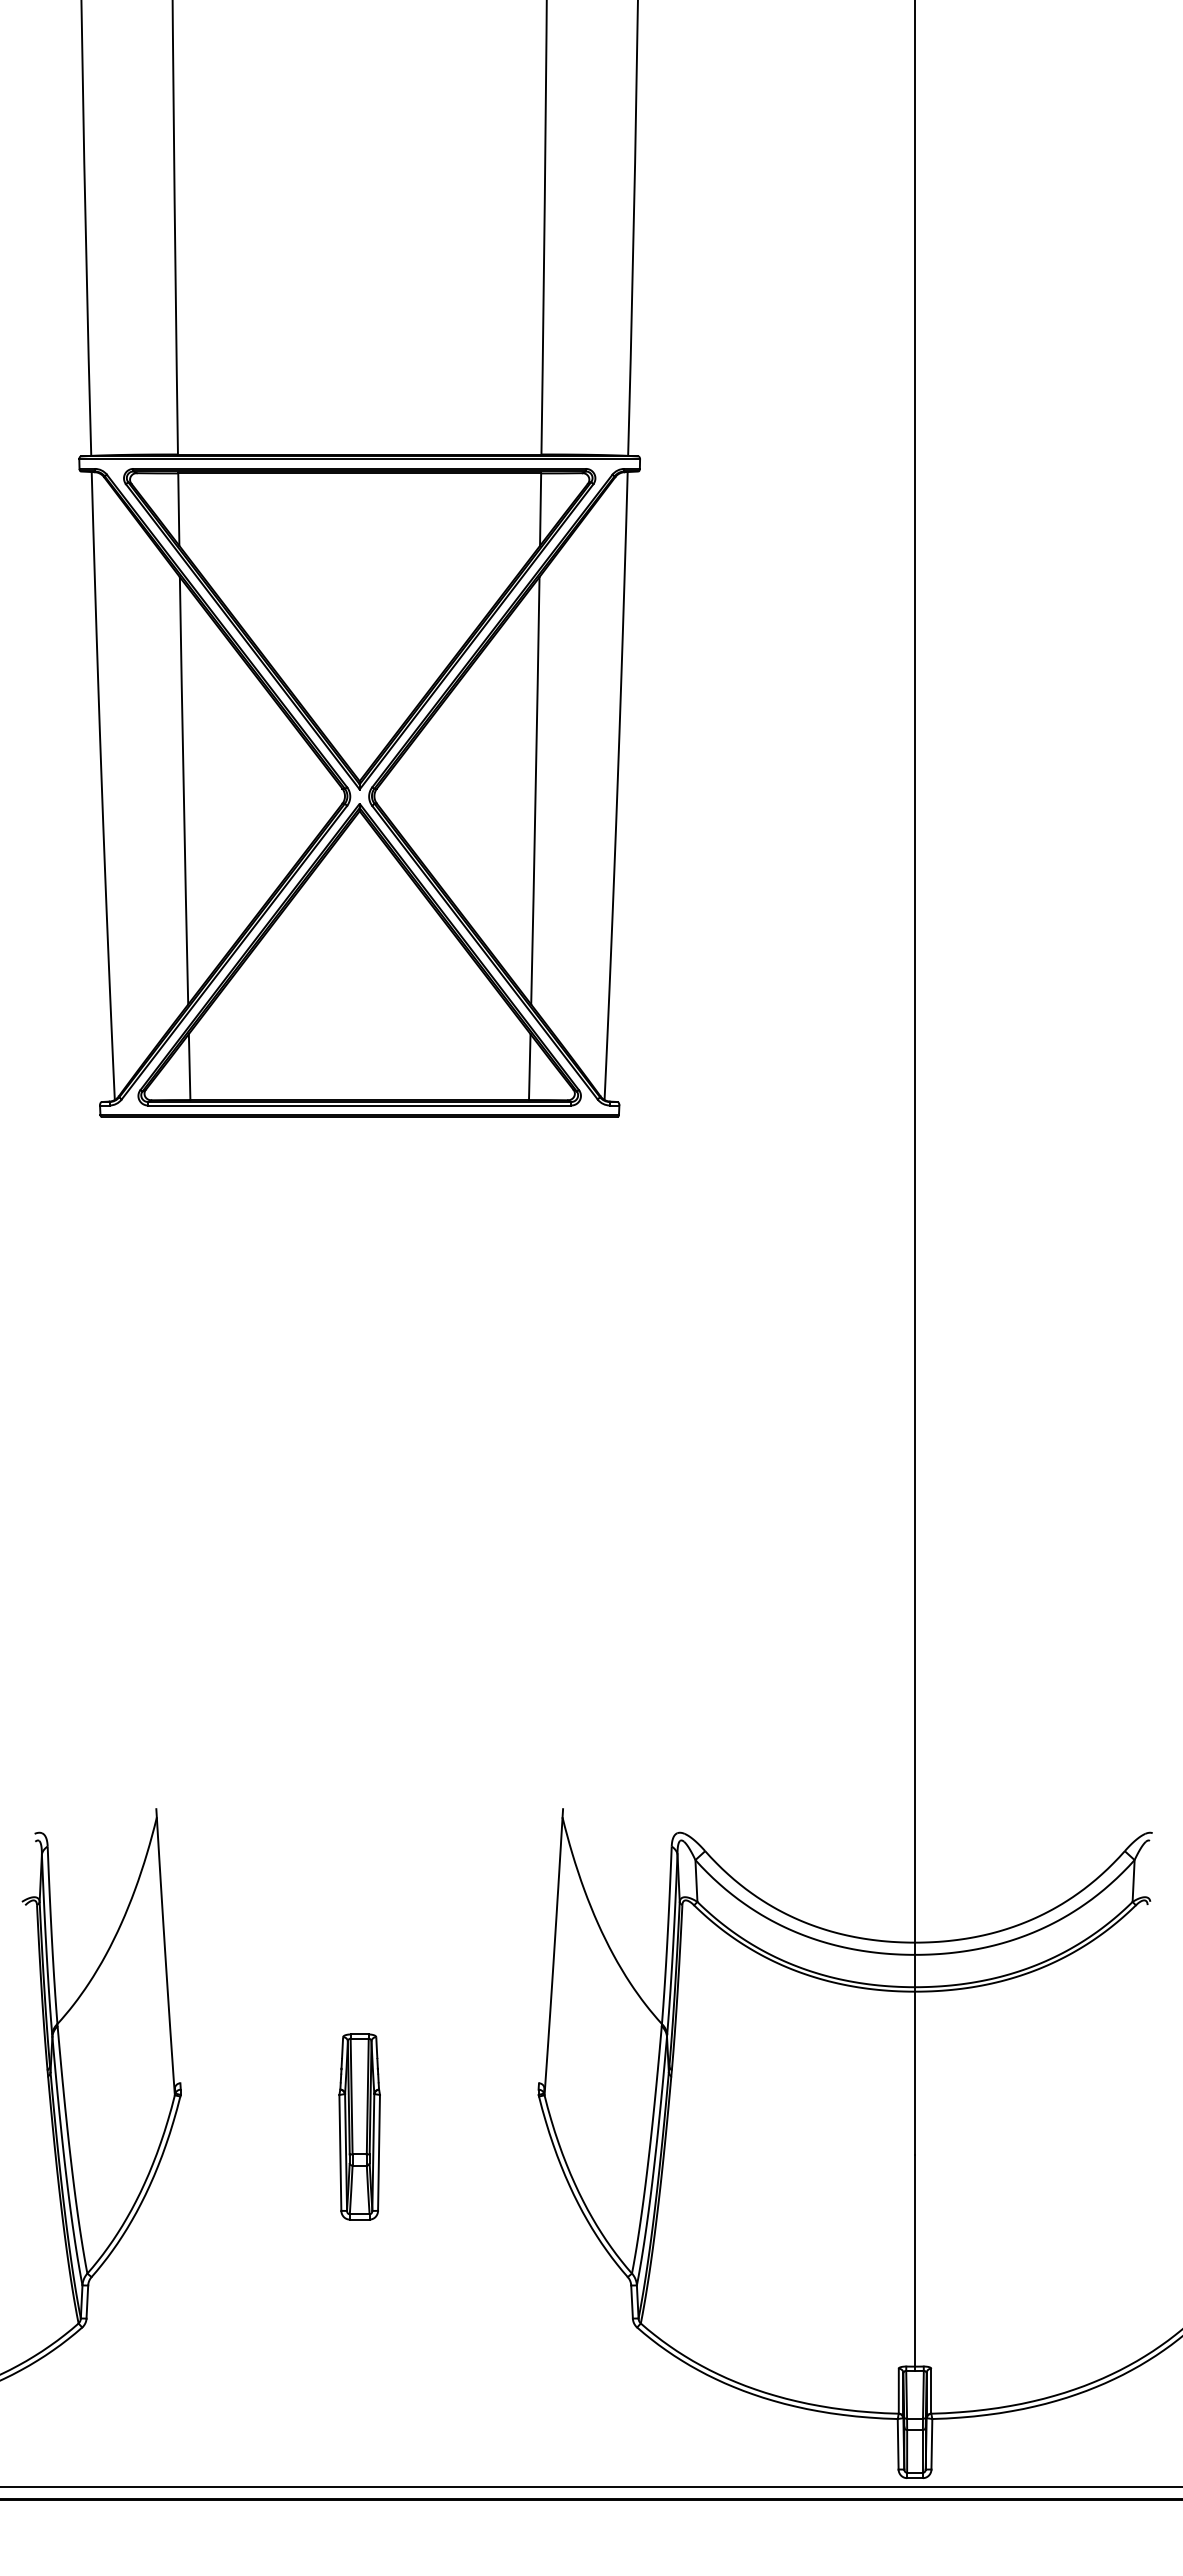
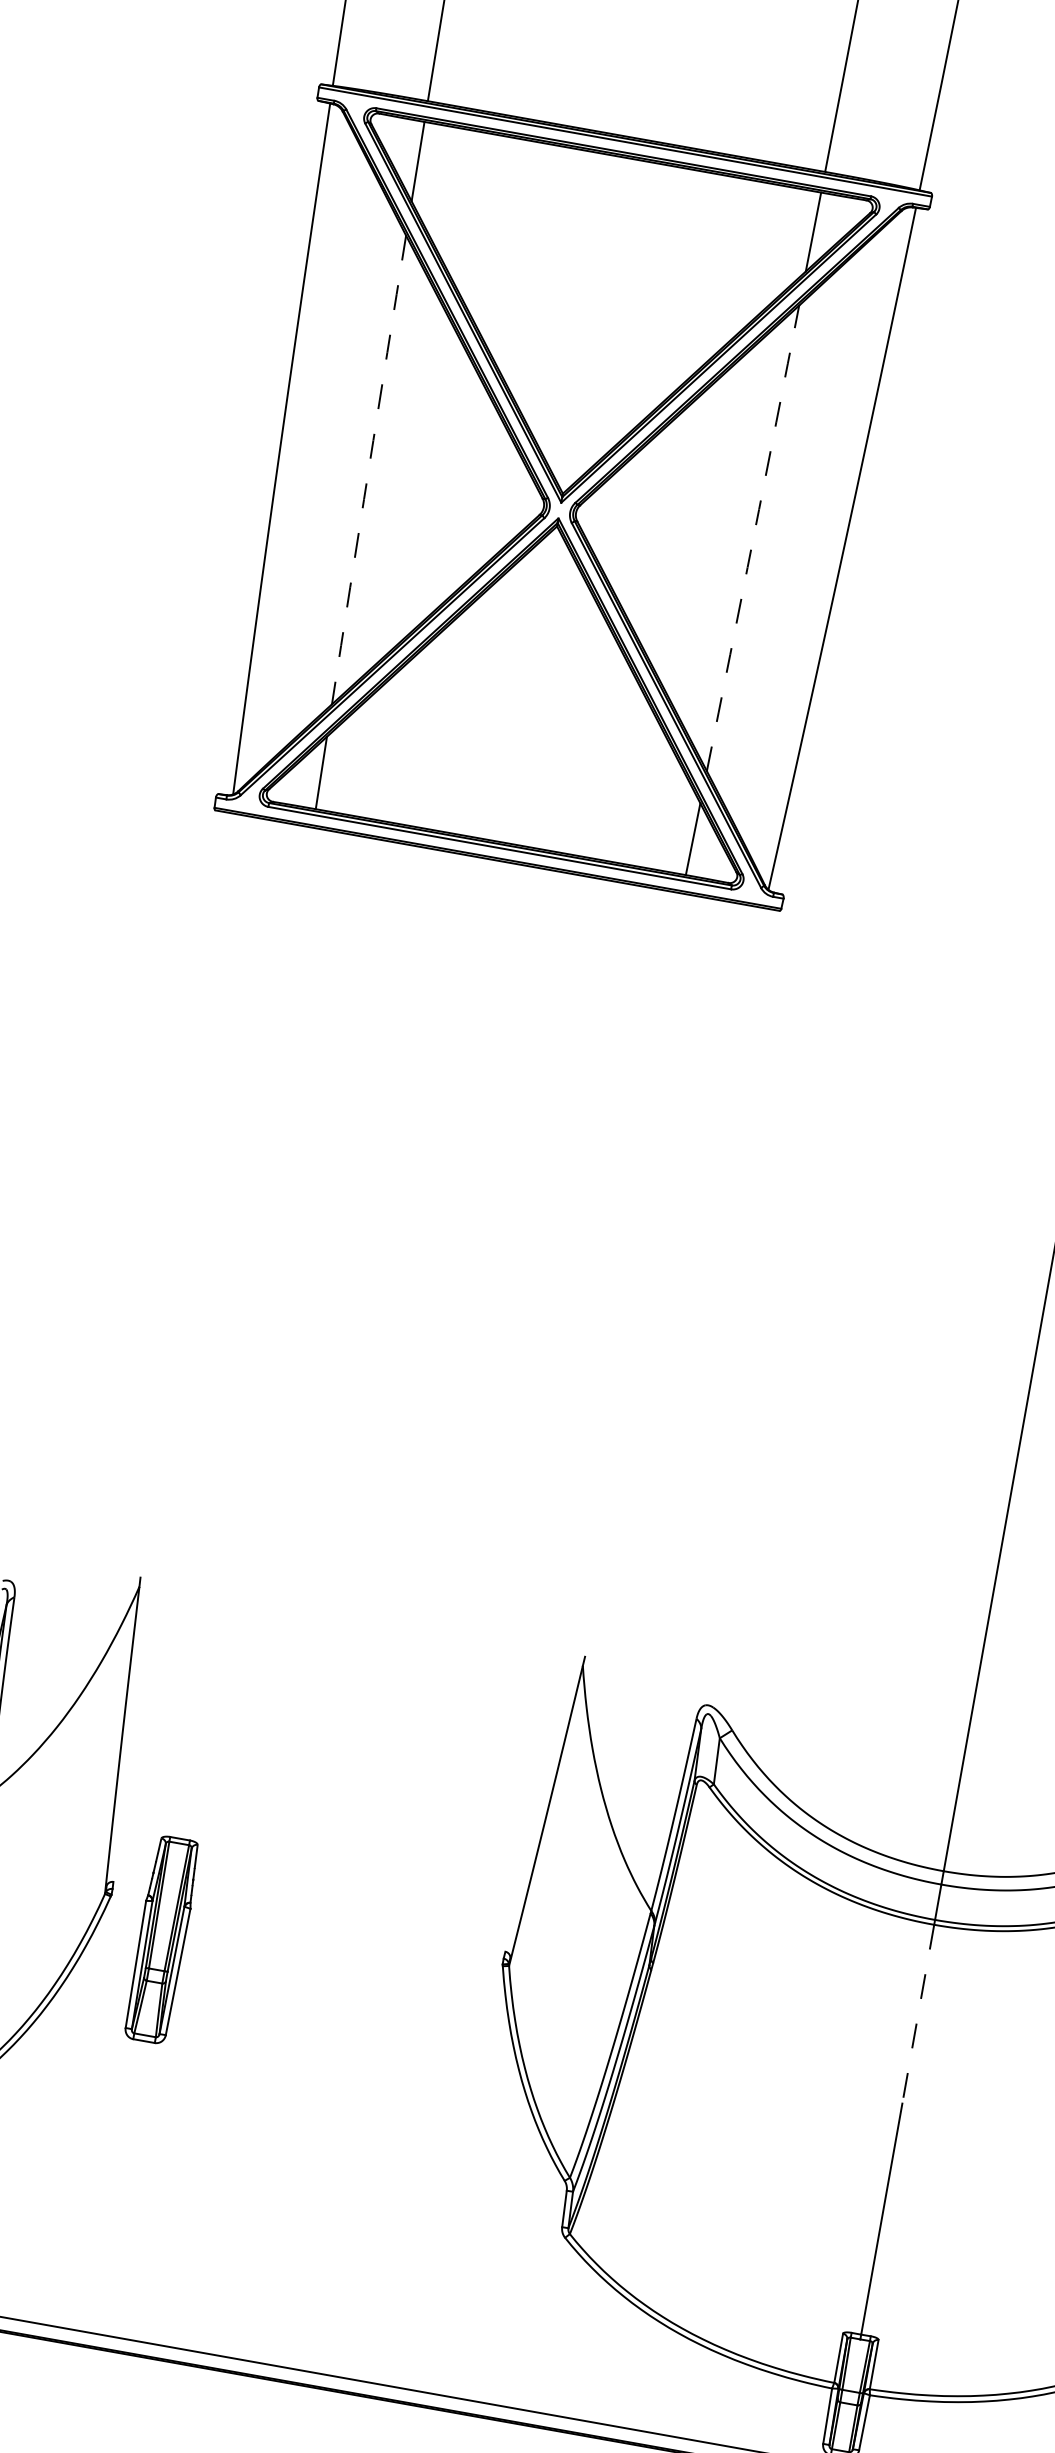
arc: (183, 790) -> (368, 469), solid -> dashed
arc: (535, 790) -> (753, 538), solid -> dashed
line: (915, 2073) -> (918, 2014), solid -> dashed
part: (359, 2126) -> (161, 1939), moved

